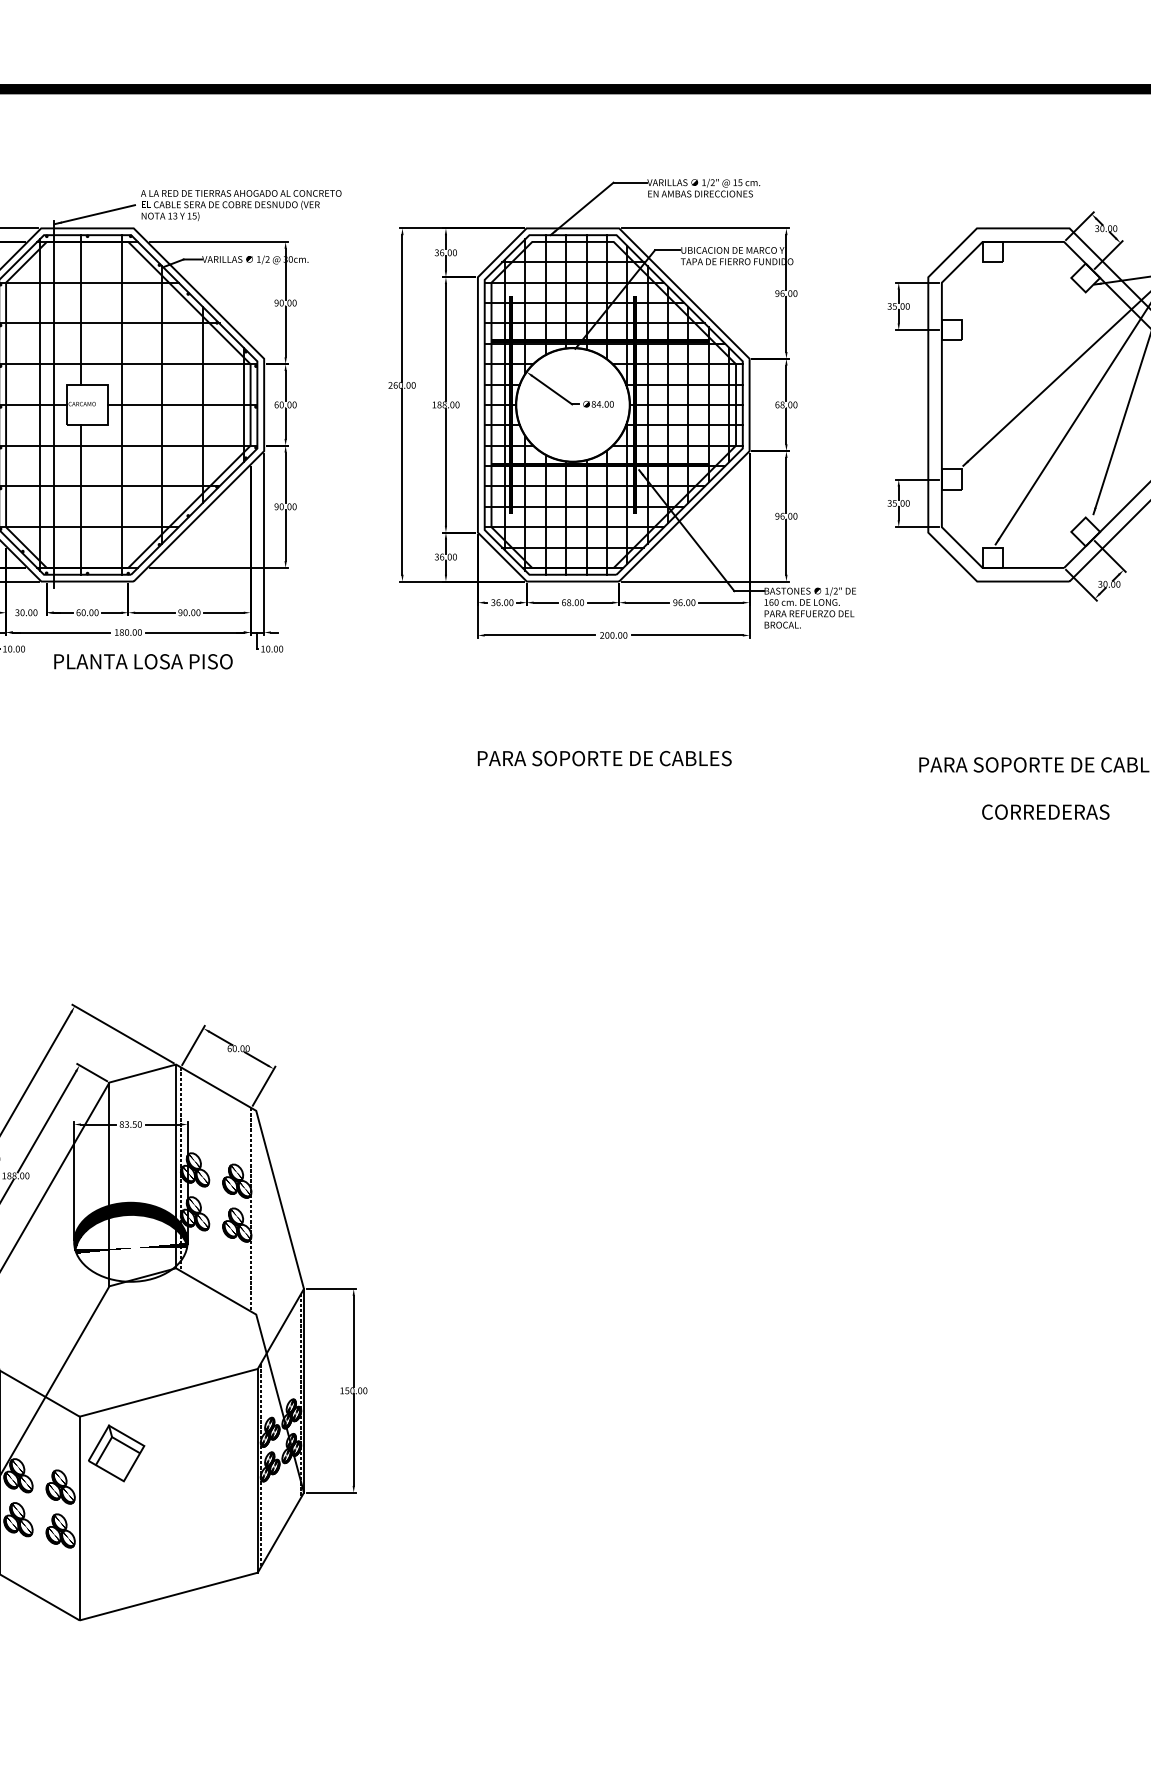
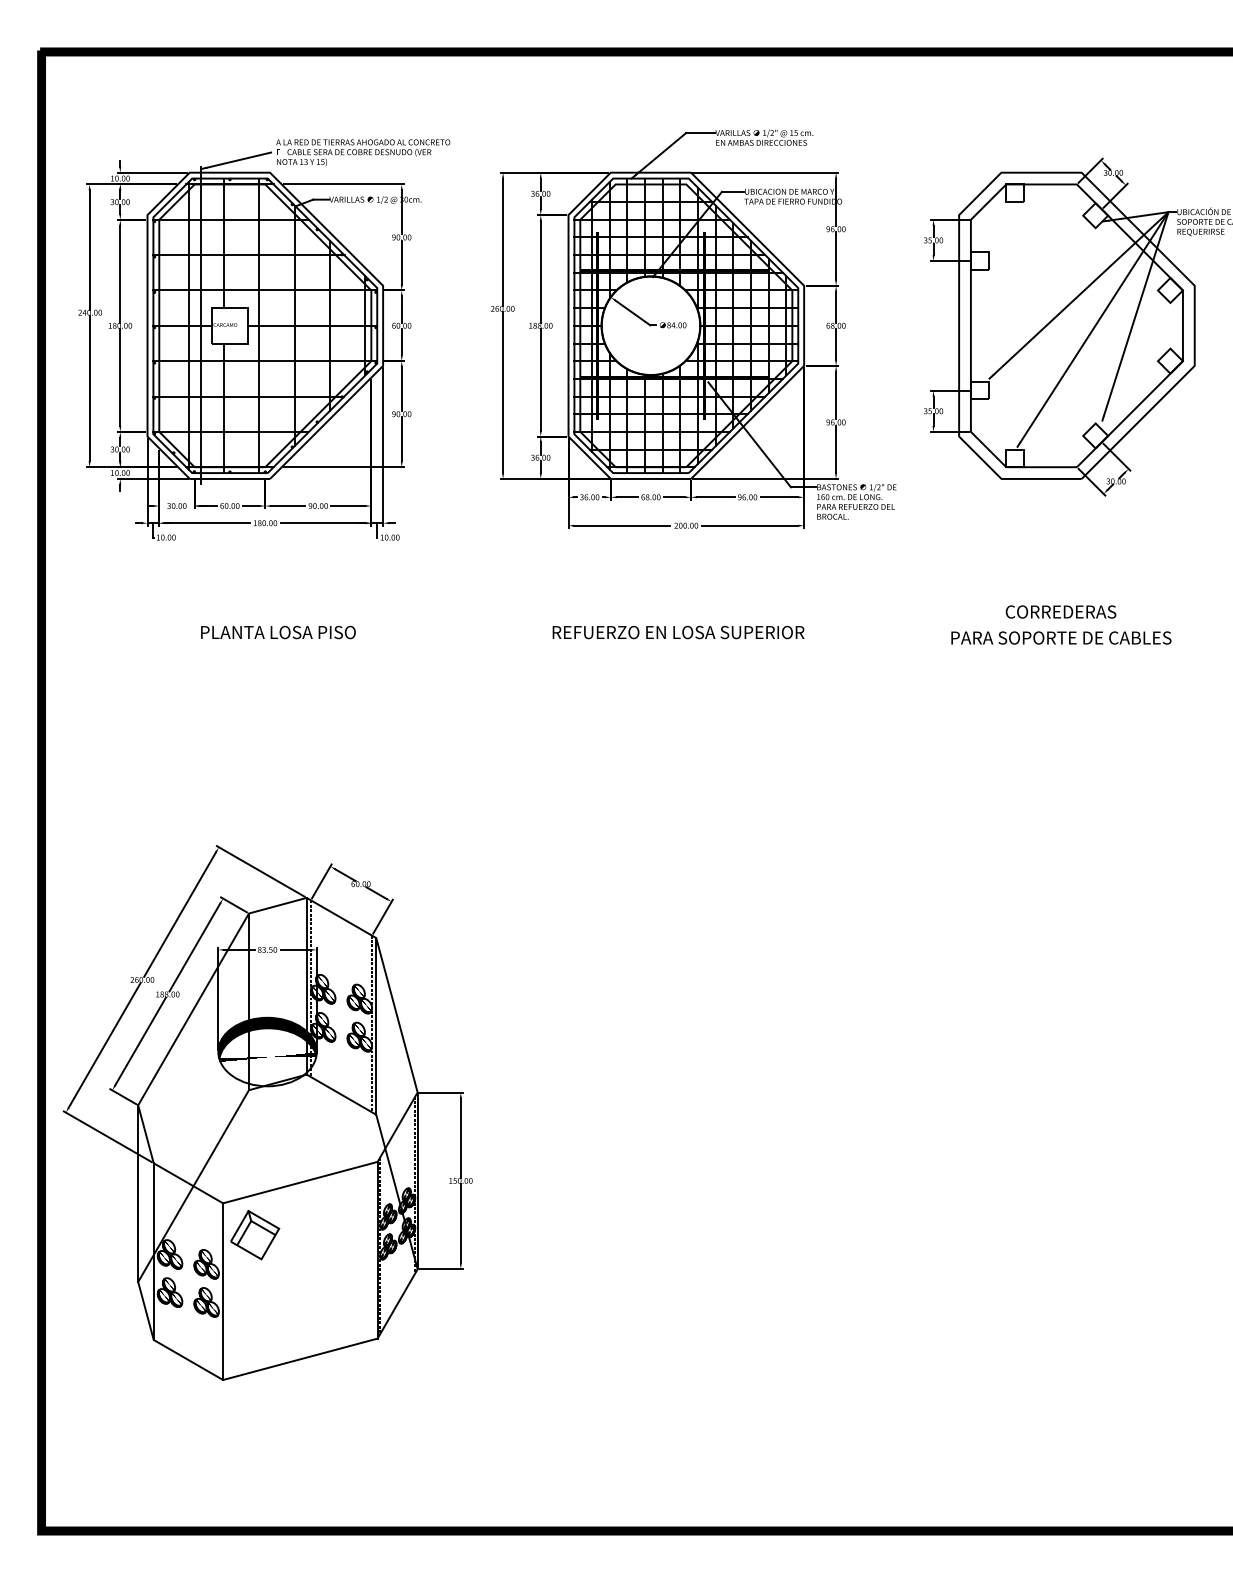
text: (143, 661) -> (278, 632), moved
text: (604, 758) -> (678, 632), PARA SOPORTE DE CABLES -> REFUERZO EN LOSA SUPERIOR
text: (1045, 811) -> (1060, 611), moved
line: (256, 1212) -> (376, 1026), added

